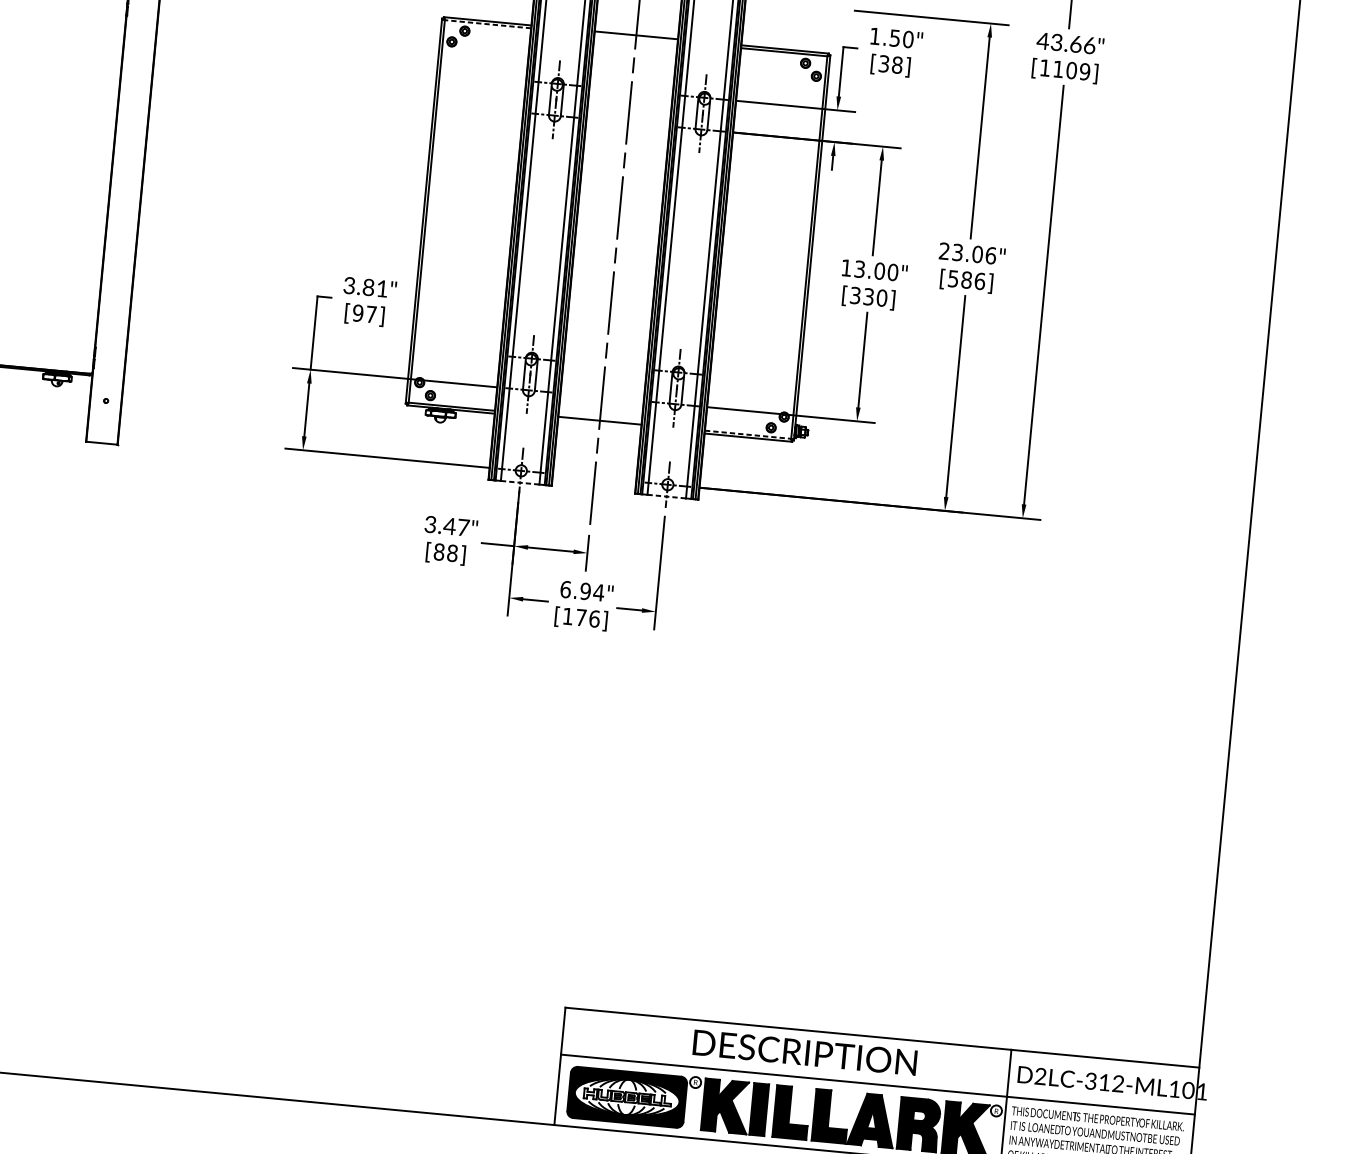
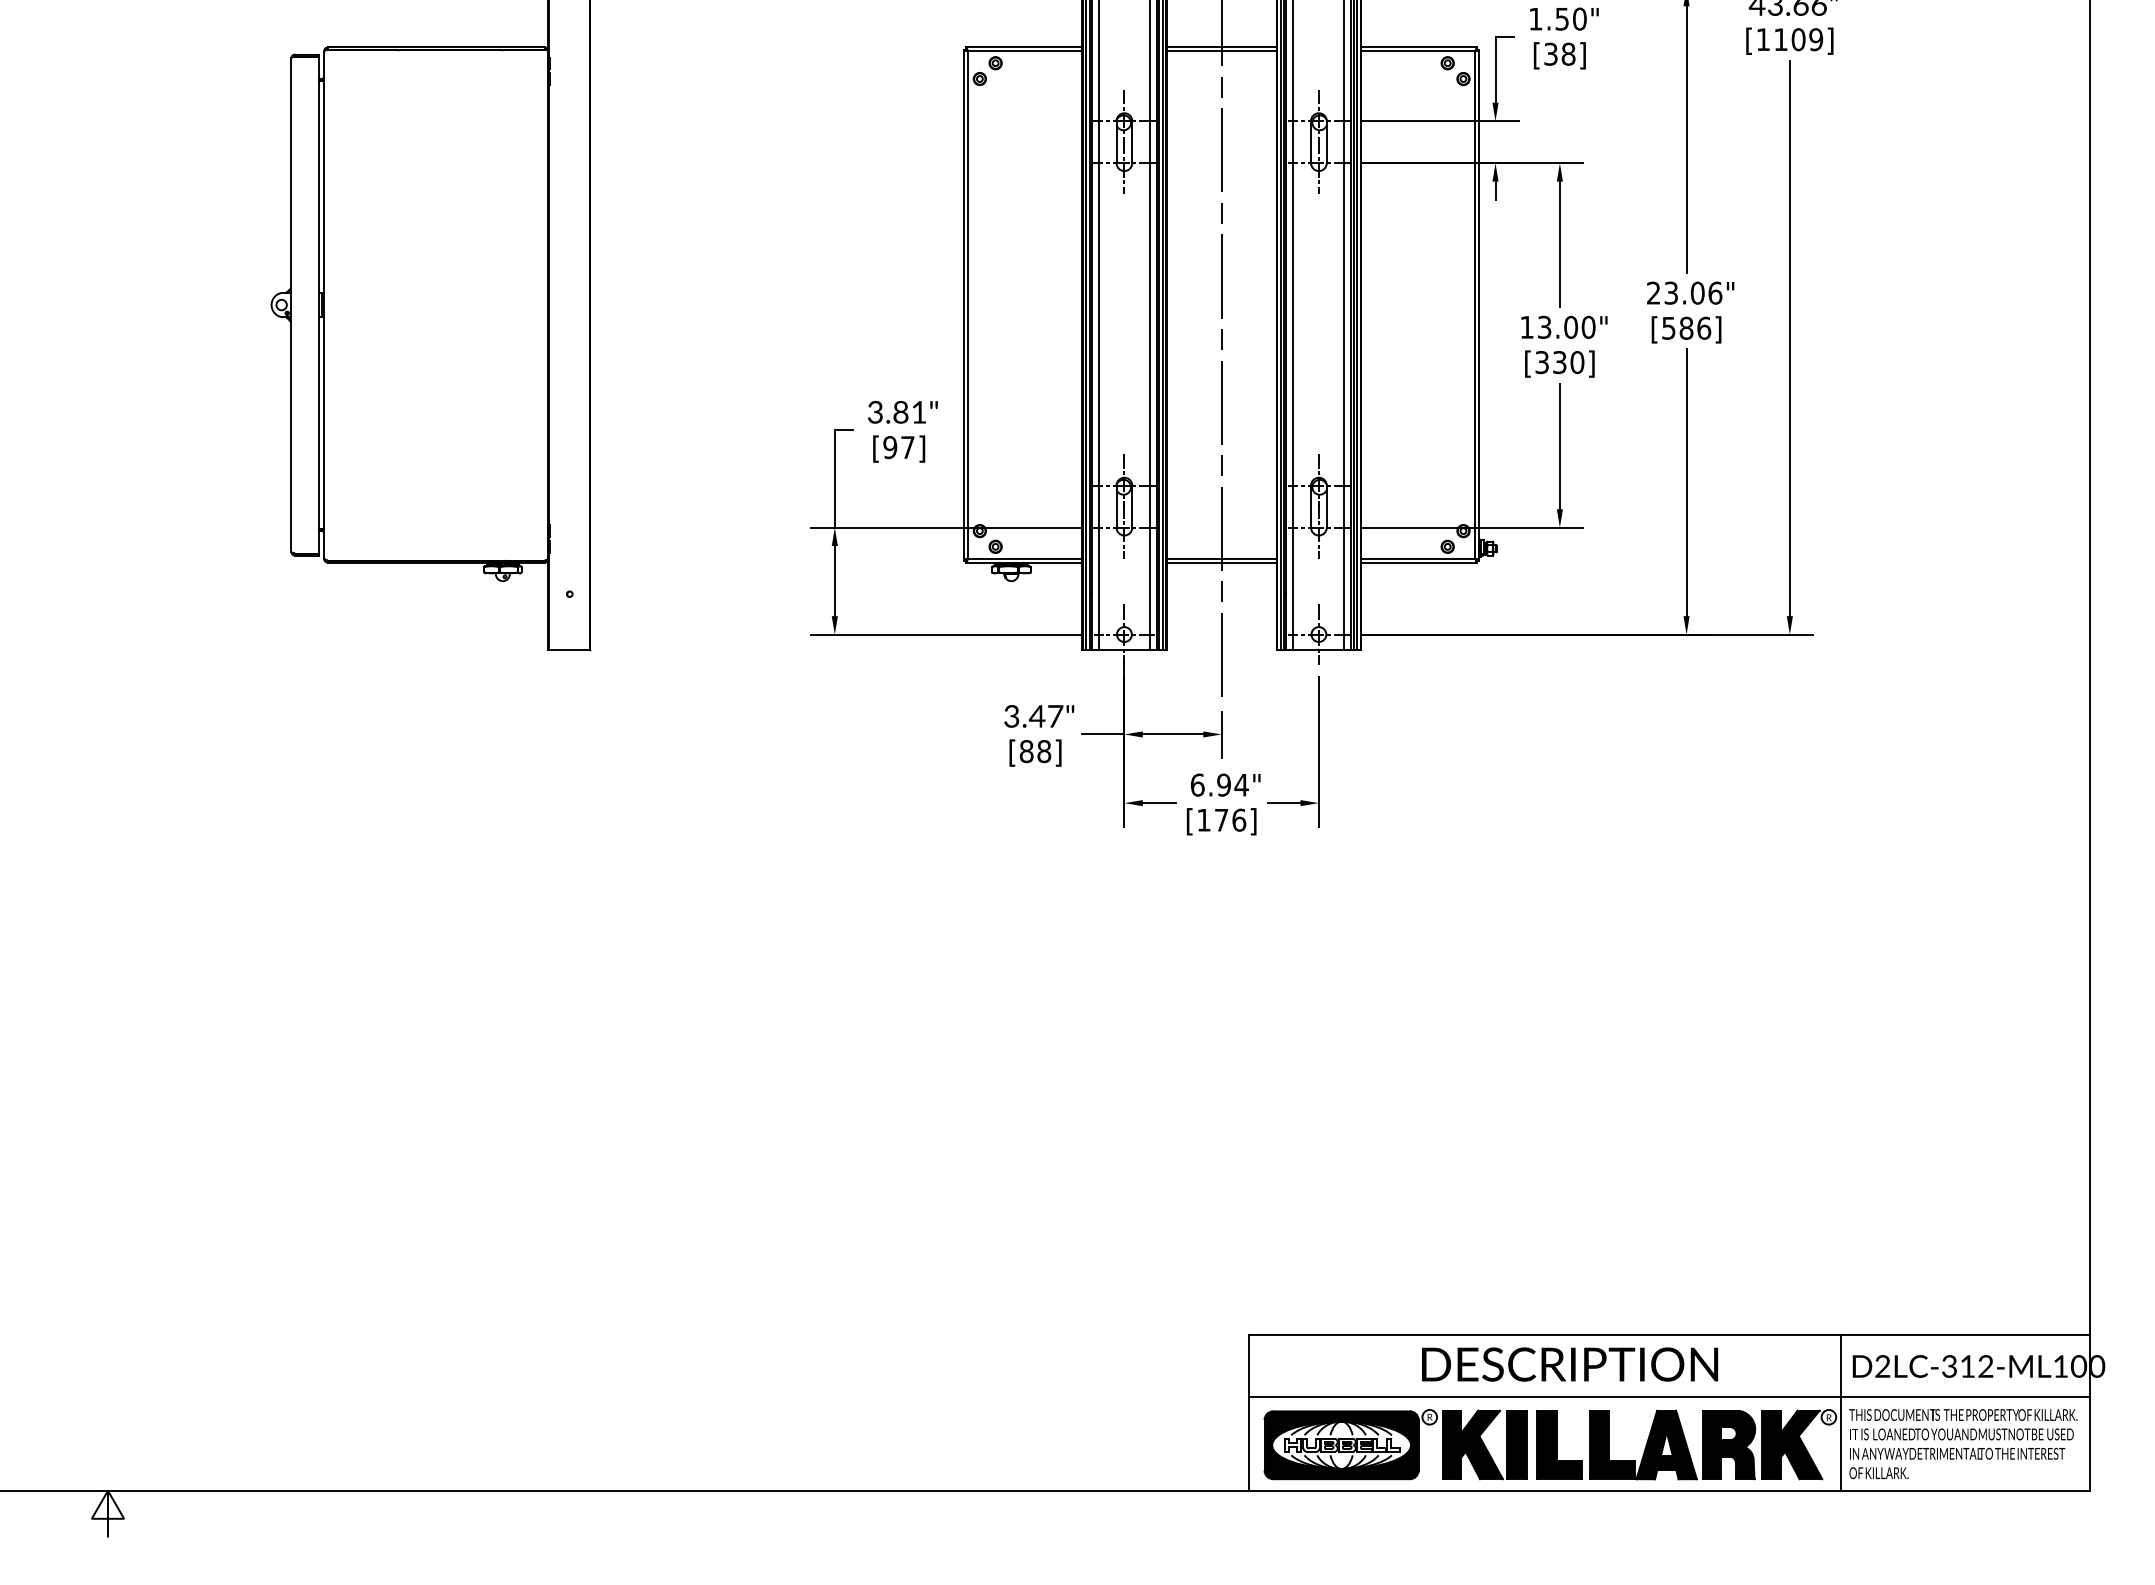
line: (487, 24) -> (1024, 51), dashed -> solid
line: (635, 38) -> (1221, 51), added
line: (599, 423) -> (1221, 562), added
line: (748, 434) -> (1418, 558), dashed -> solid
line: (520, 482) -> (1124, 650), dashed -> solid
line: (666, 496) -> (1318, 650), dashed -> solid
text: (1203, 1091) -> (2098, 1366), D2LC-312-ML101 -> D2LC-312-ML100

